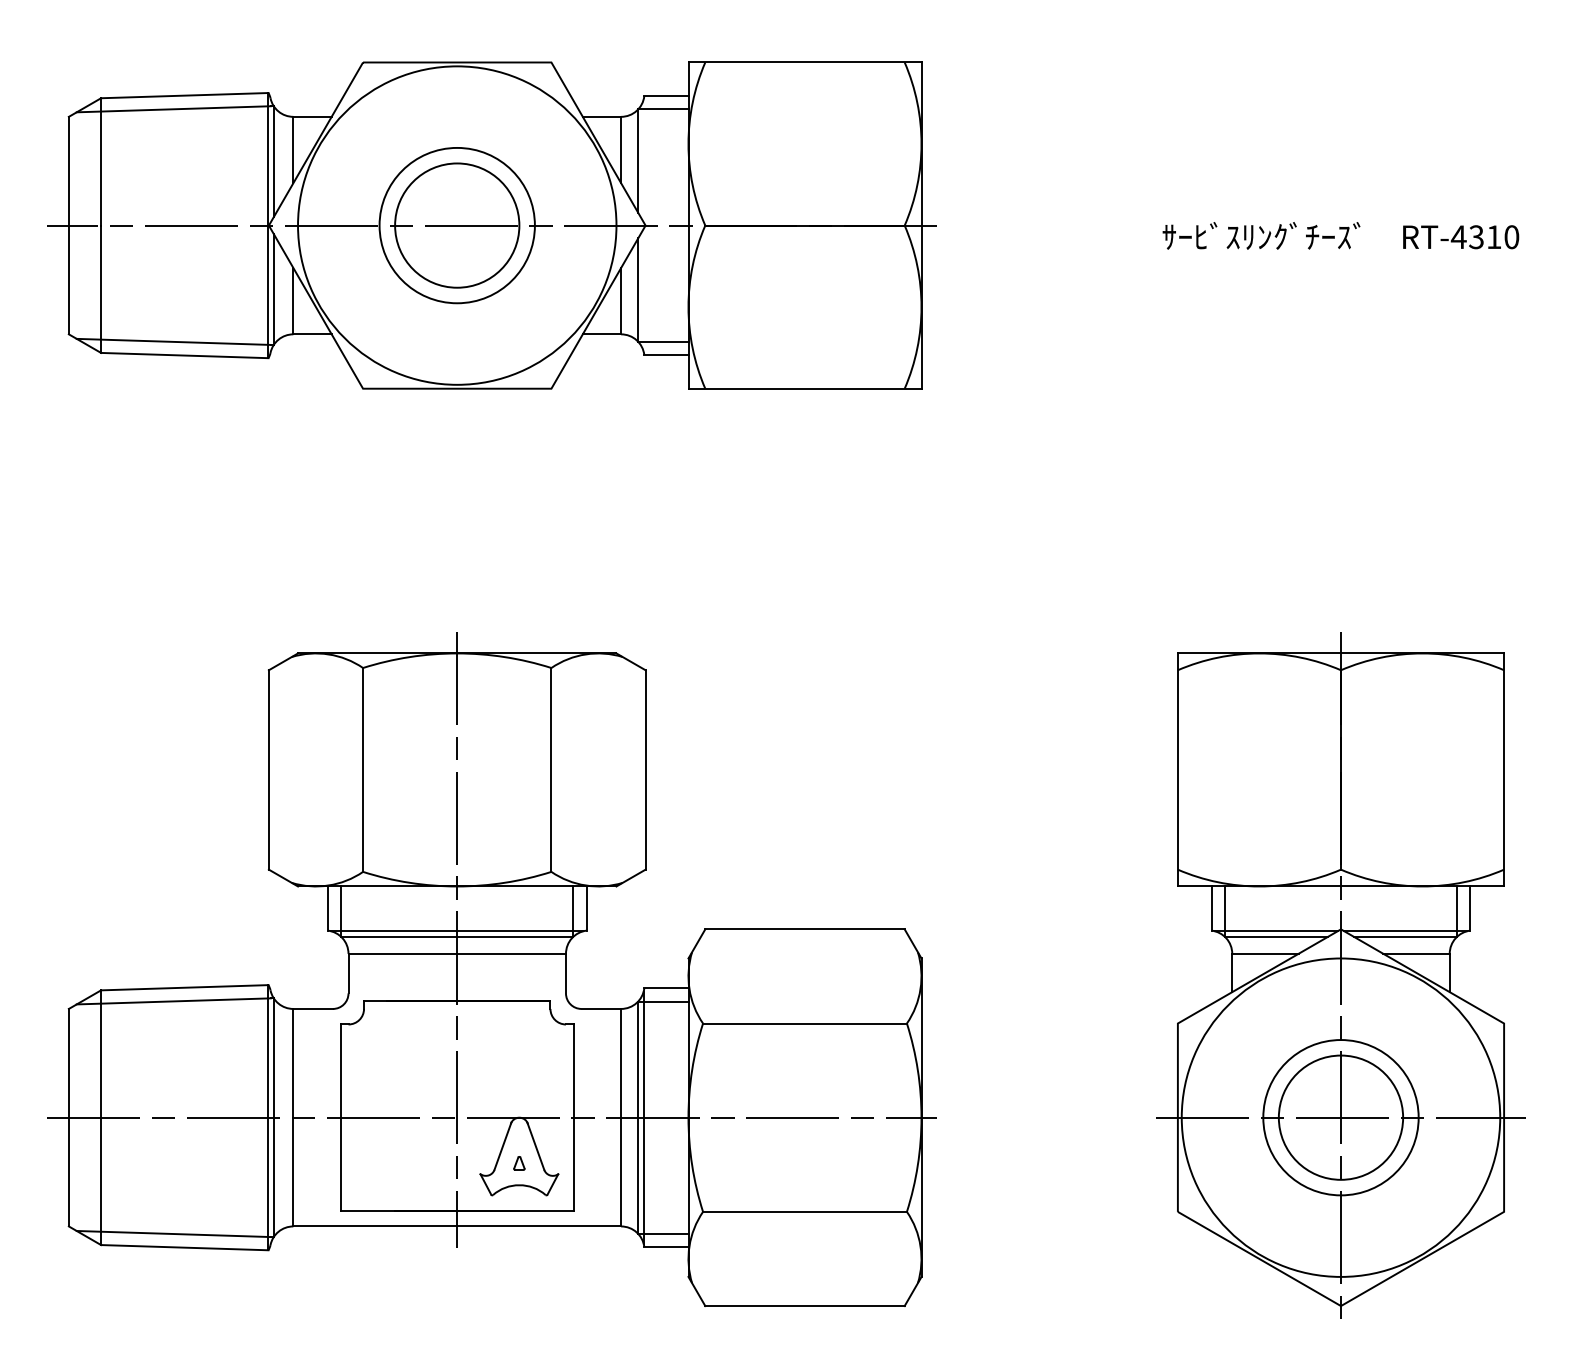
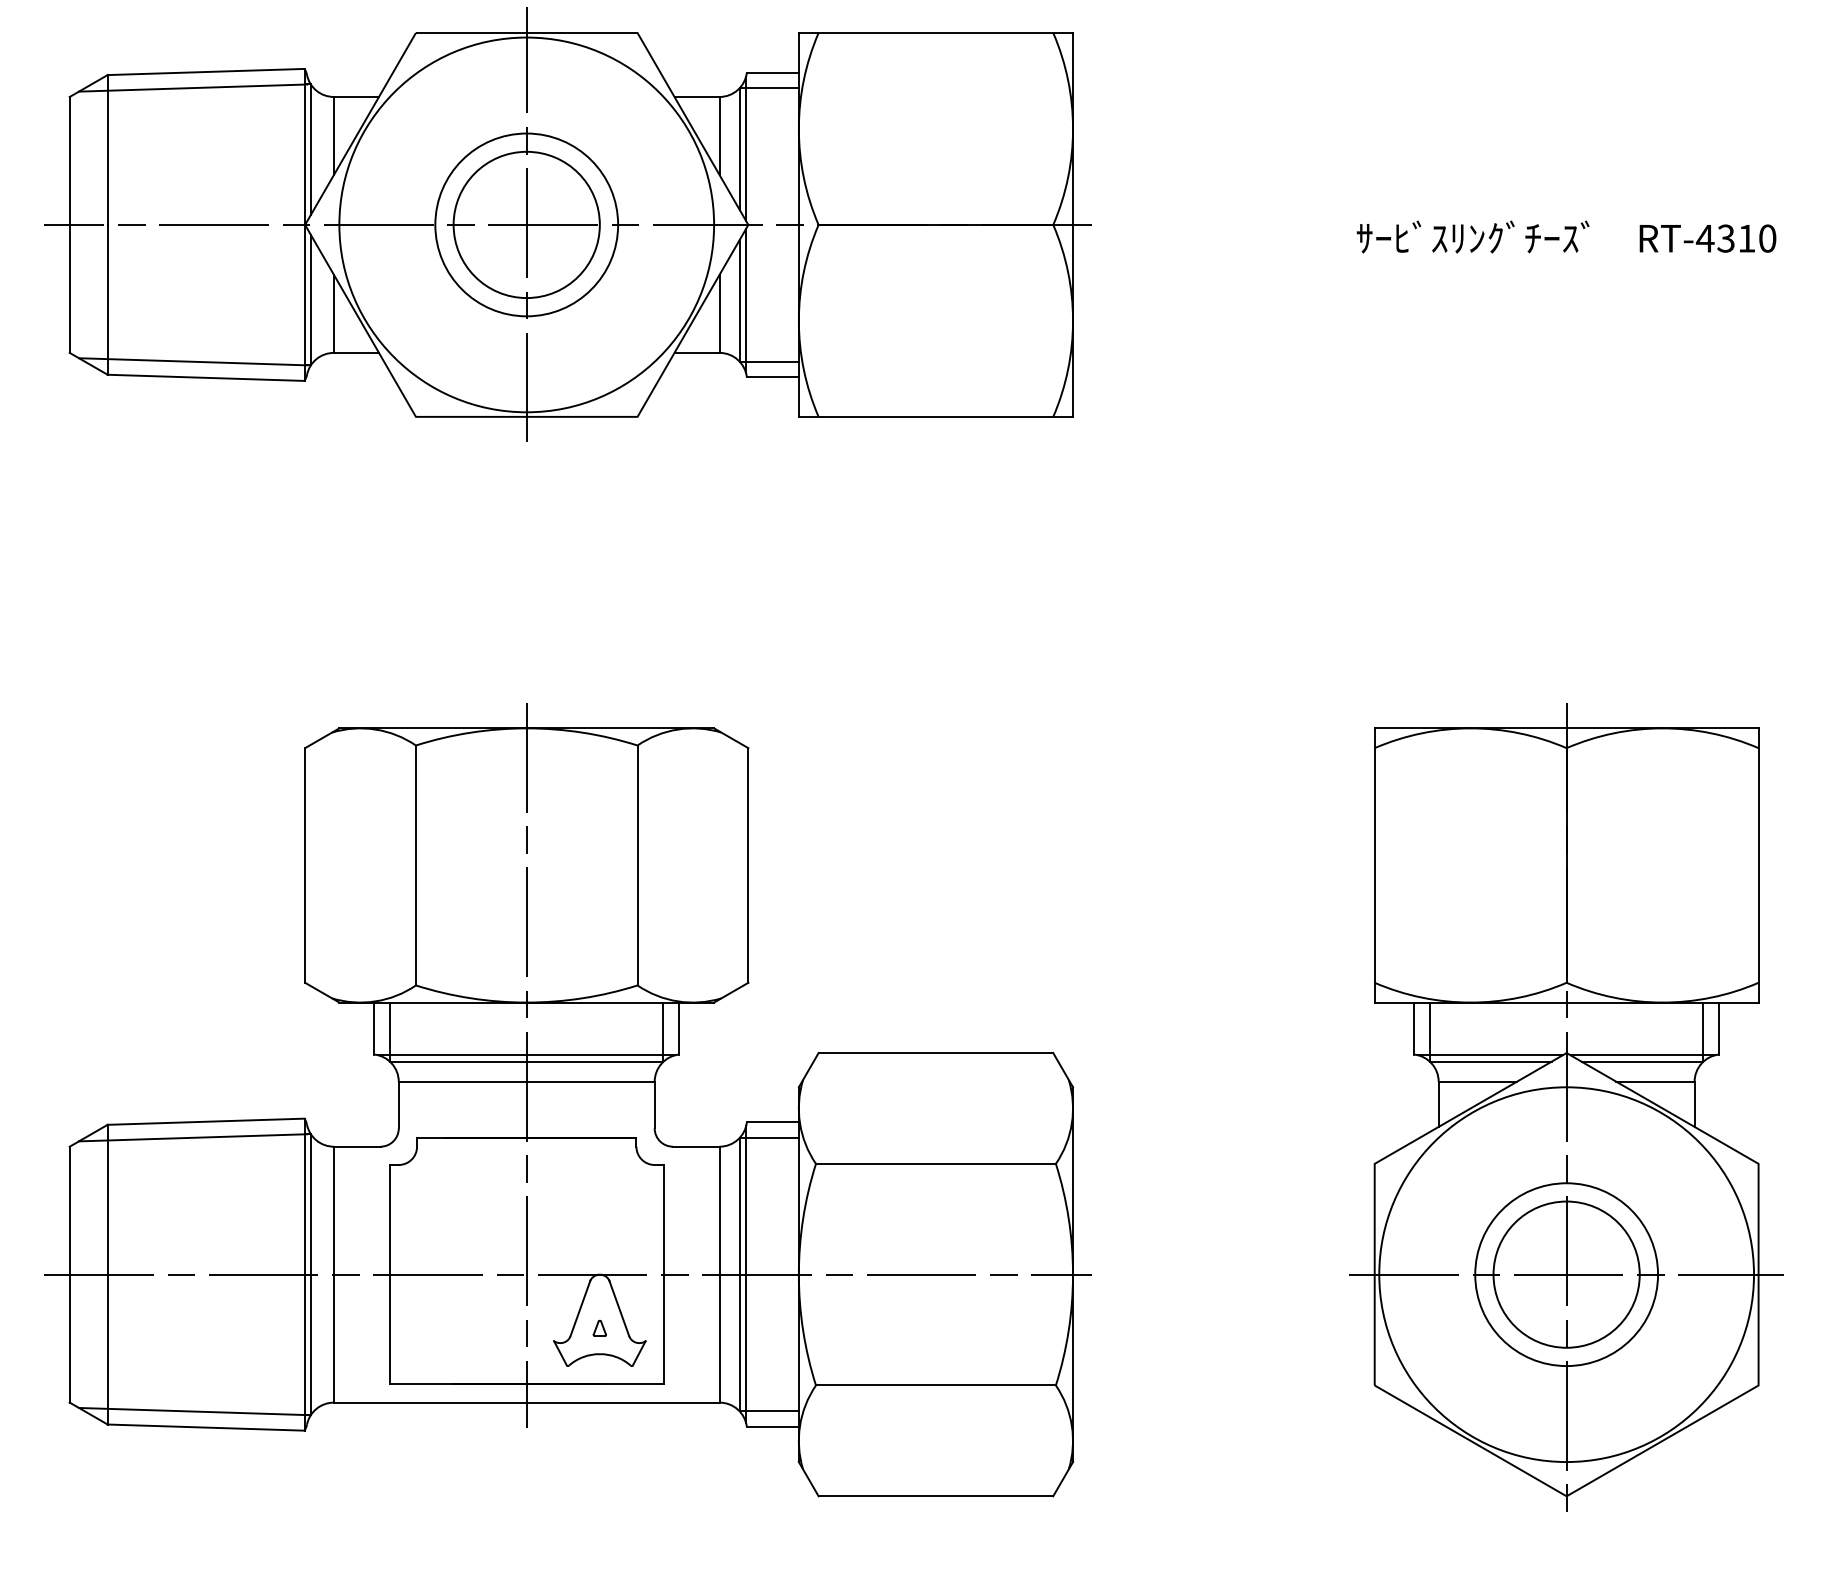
line: (643, 160) -> (745, 148), added
line: (457, 225) -> (527, 224), added
line: (643, 289) -> (745, 300), added

